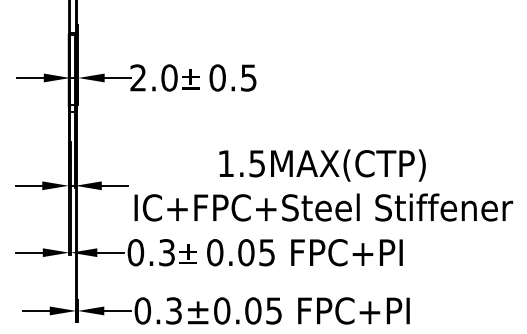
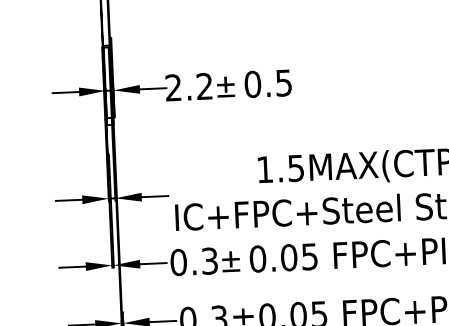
text: (169, 77) -> (204, 86), 2.0 -> 2.2

